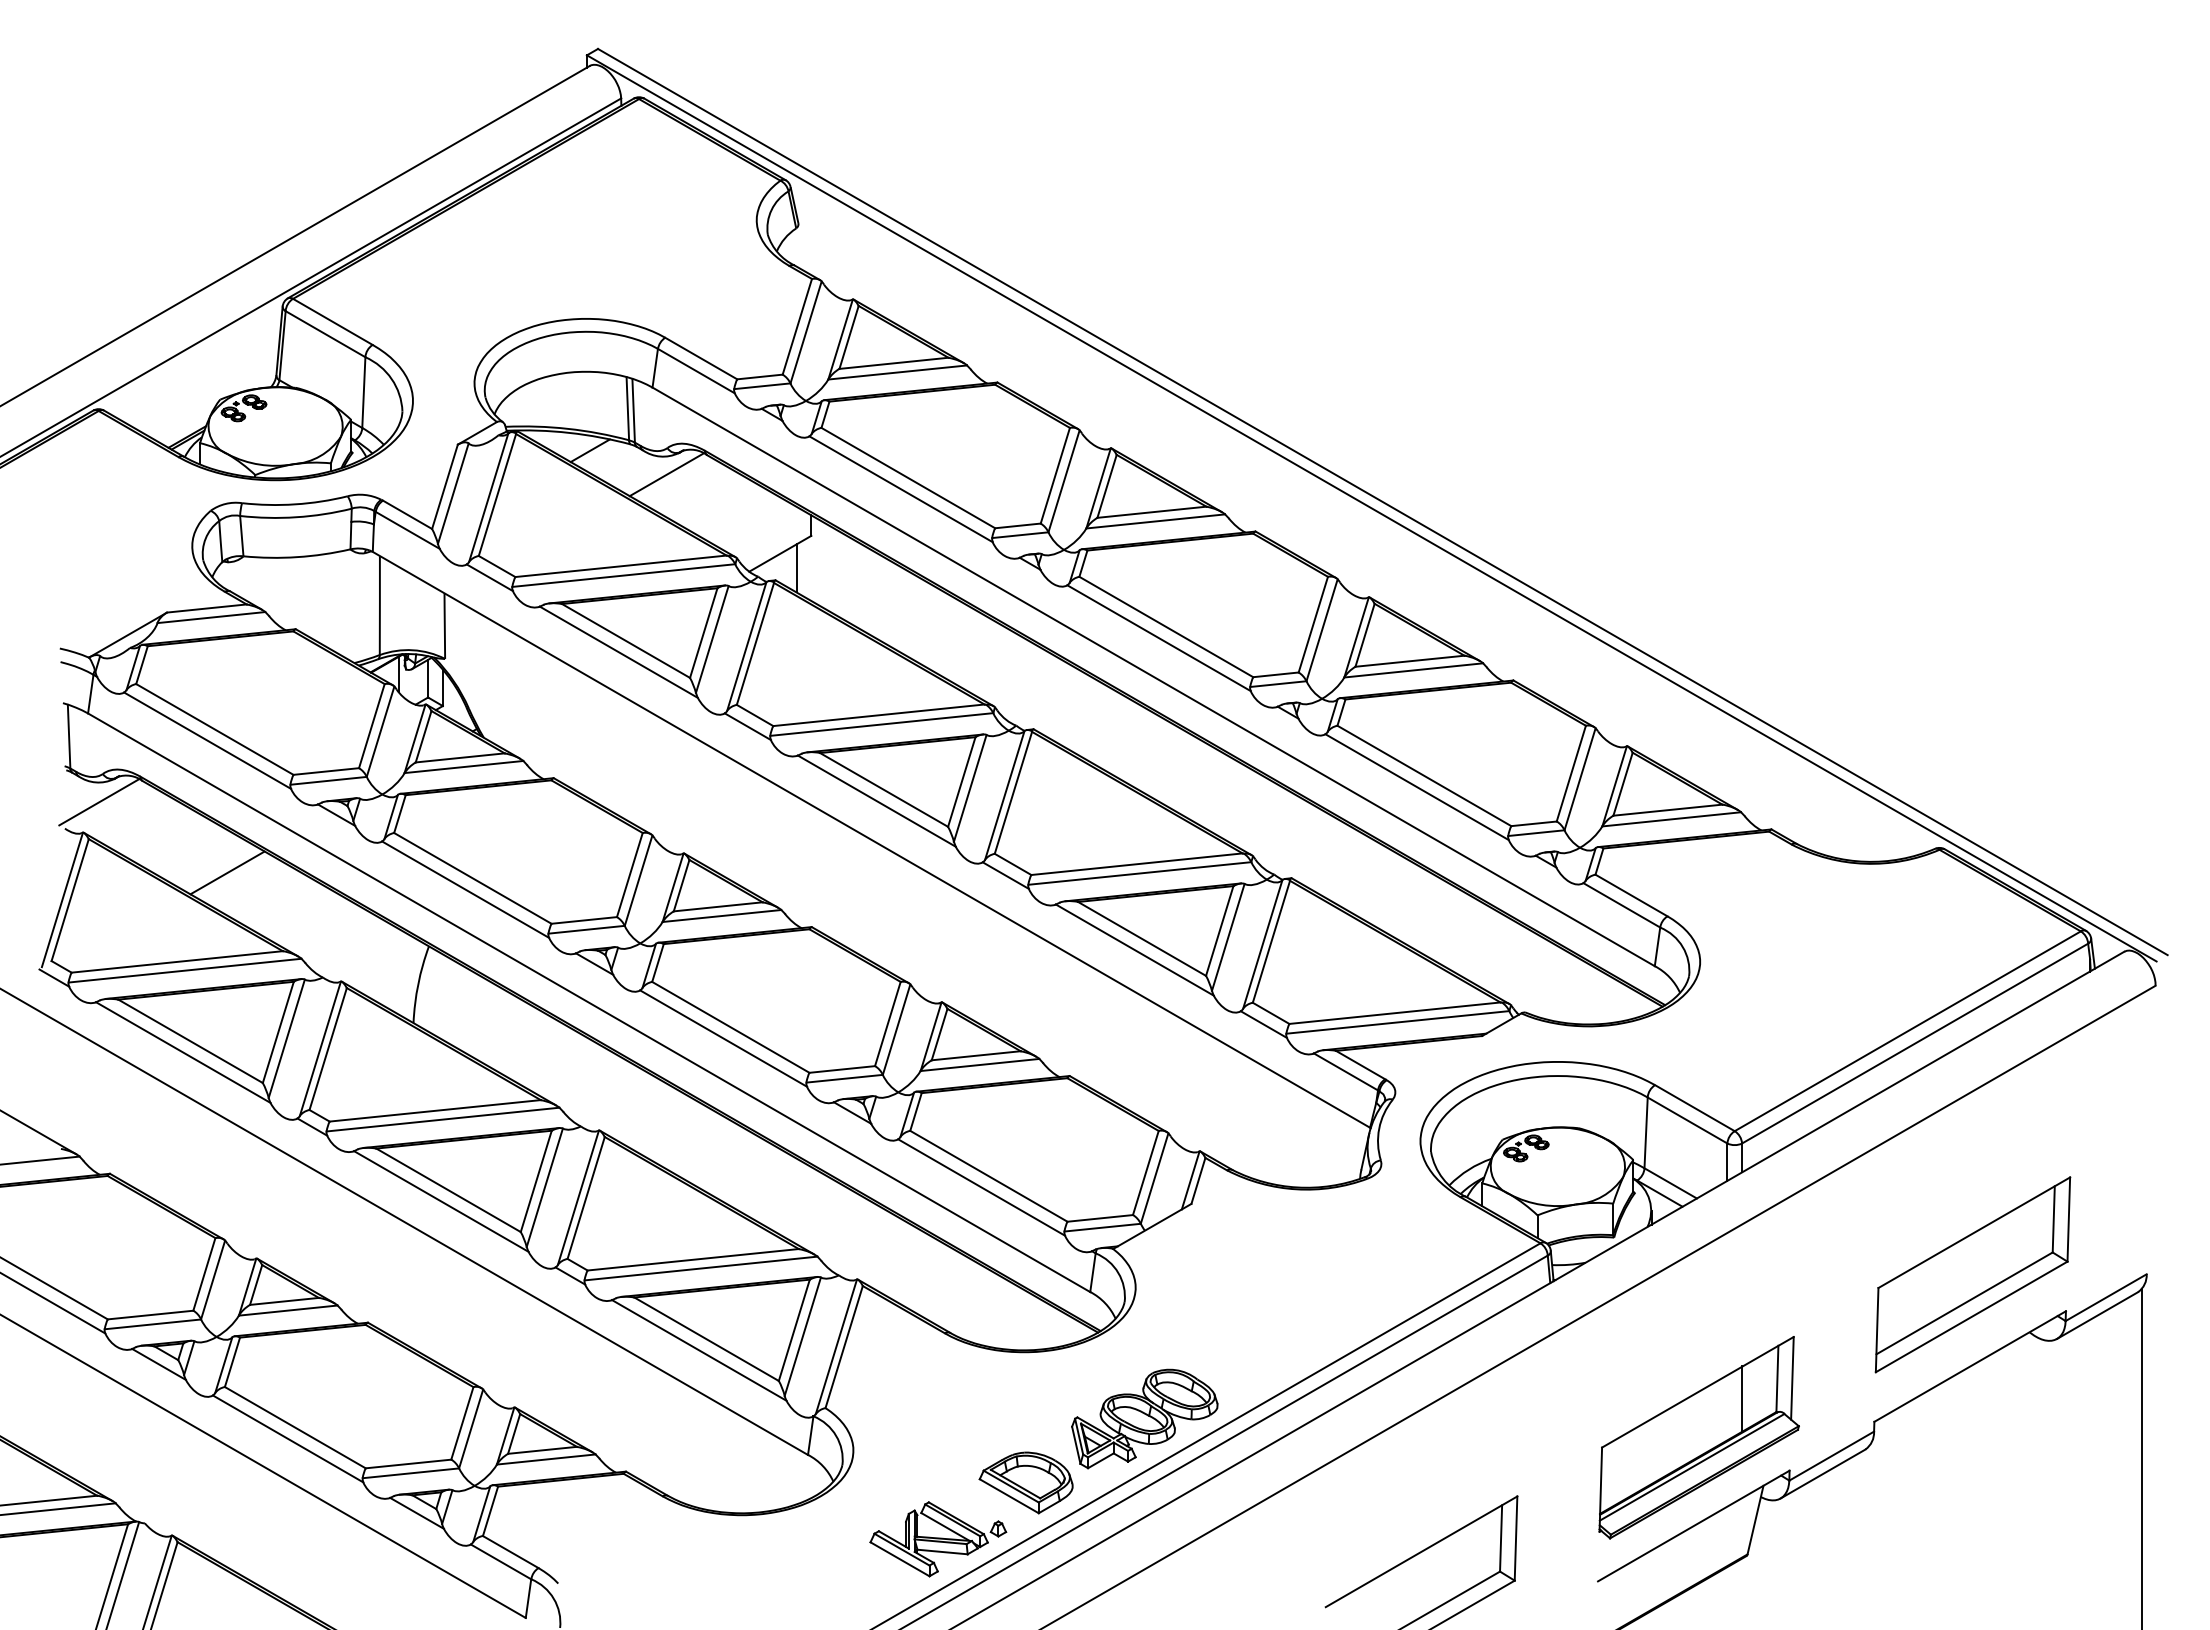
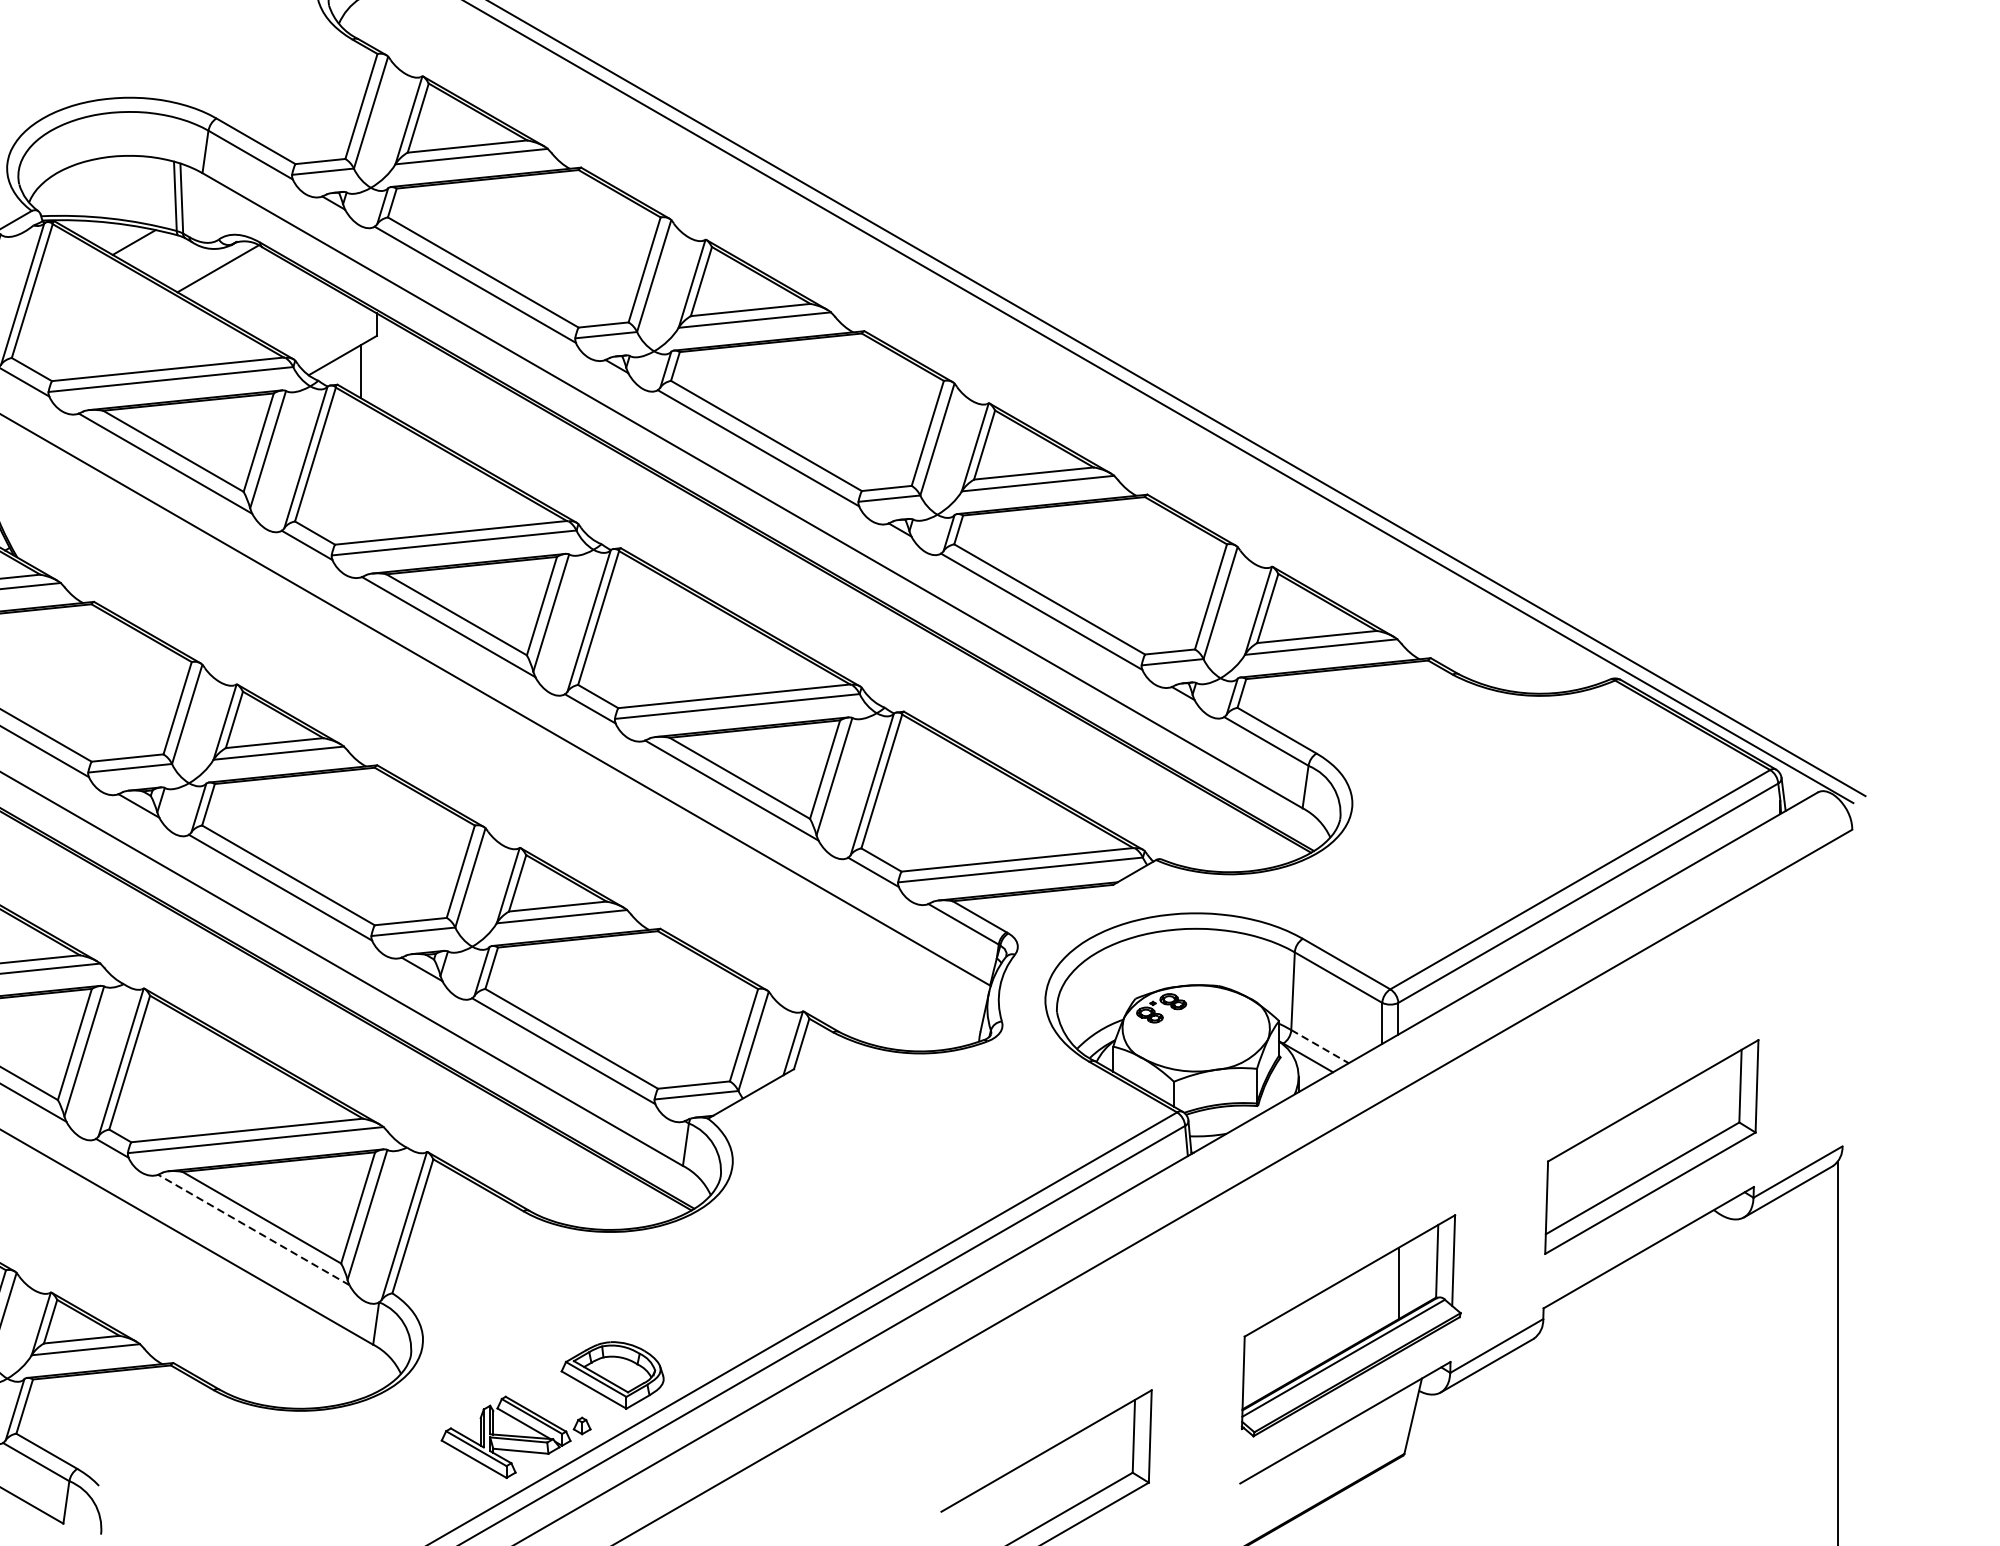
line: (1671, 1183) -> (1320, 1046), solid -> dashed
line: (699, 1350) -> (254, 1230), solid -> dashed
part: (1144, 1418) -> (742, 1304), removed

